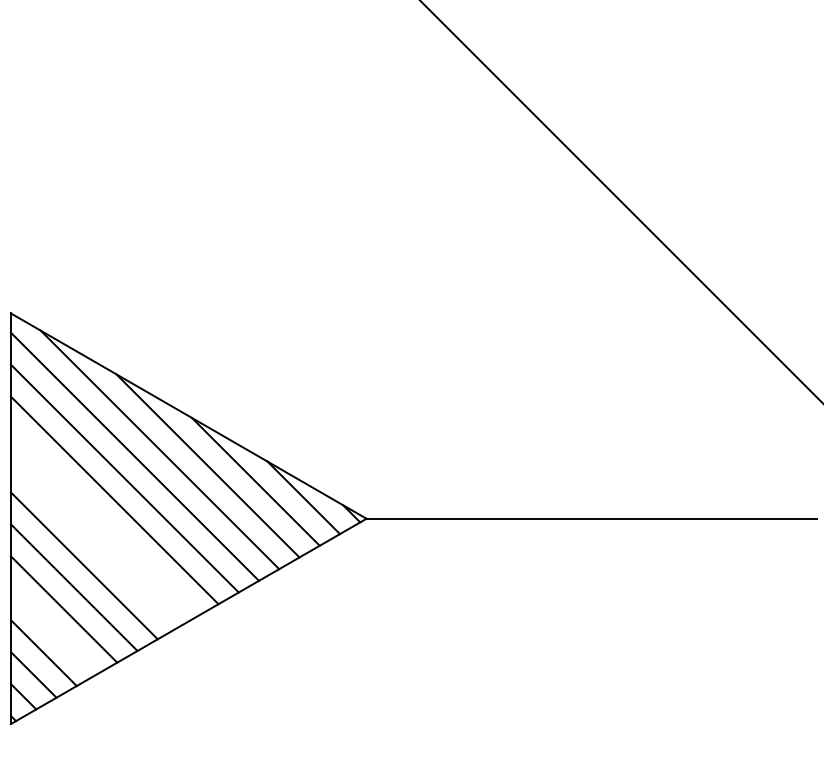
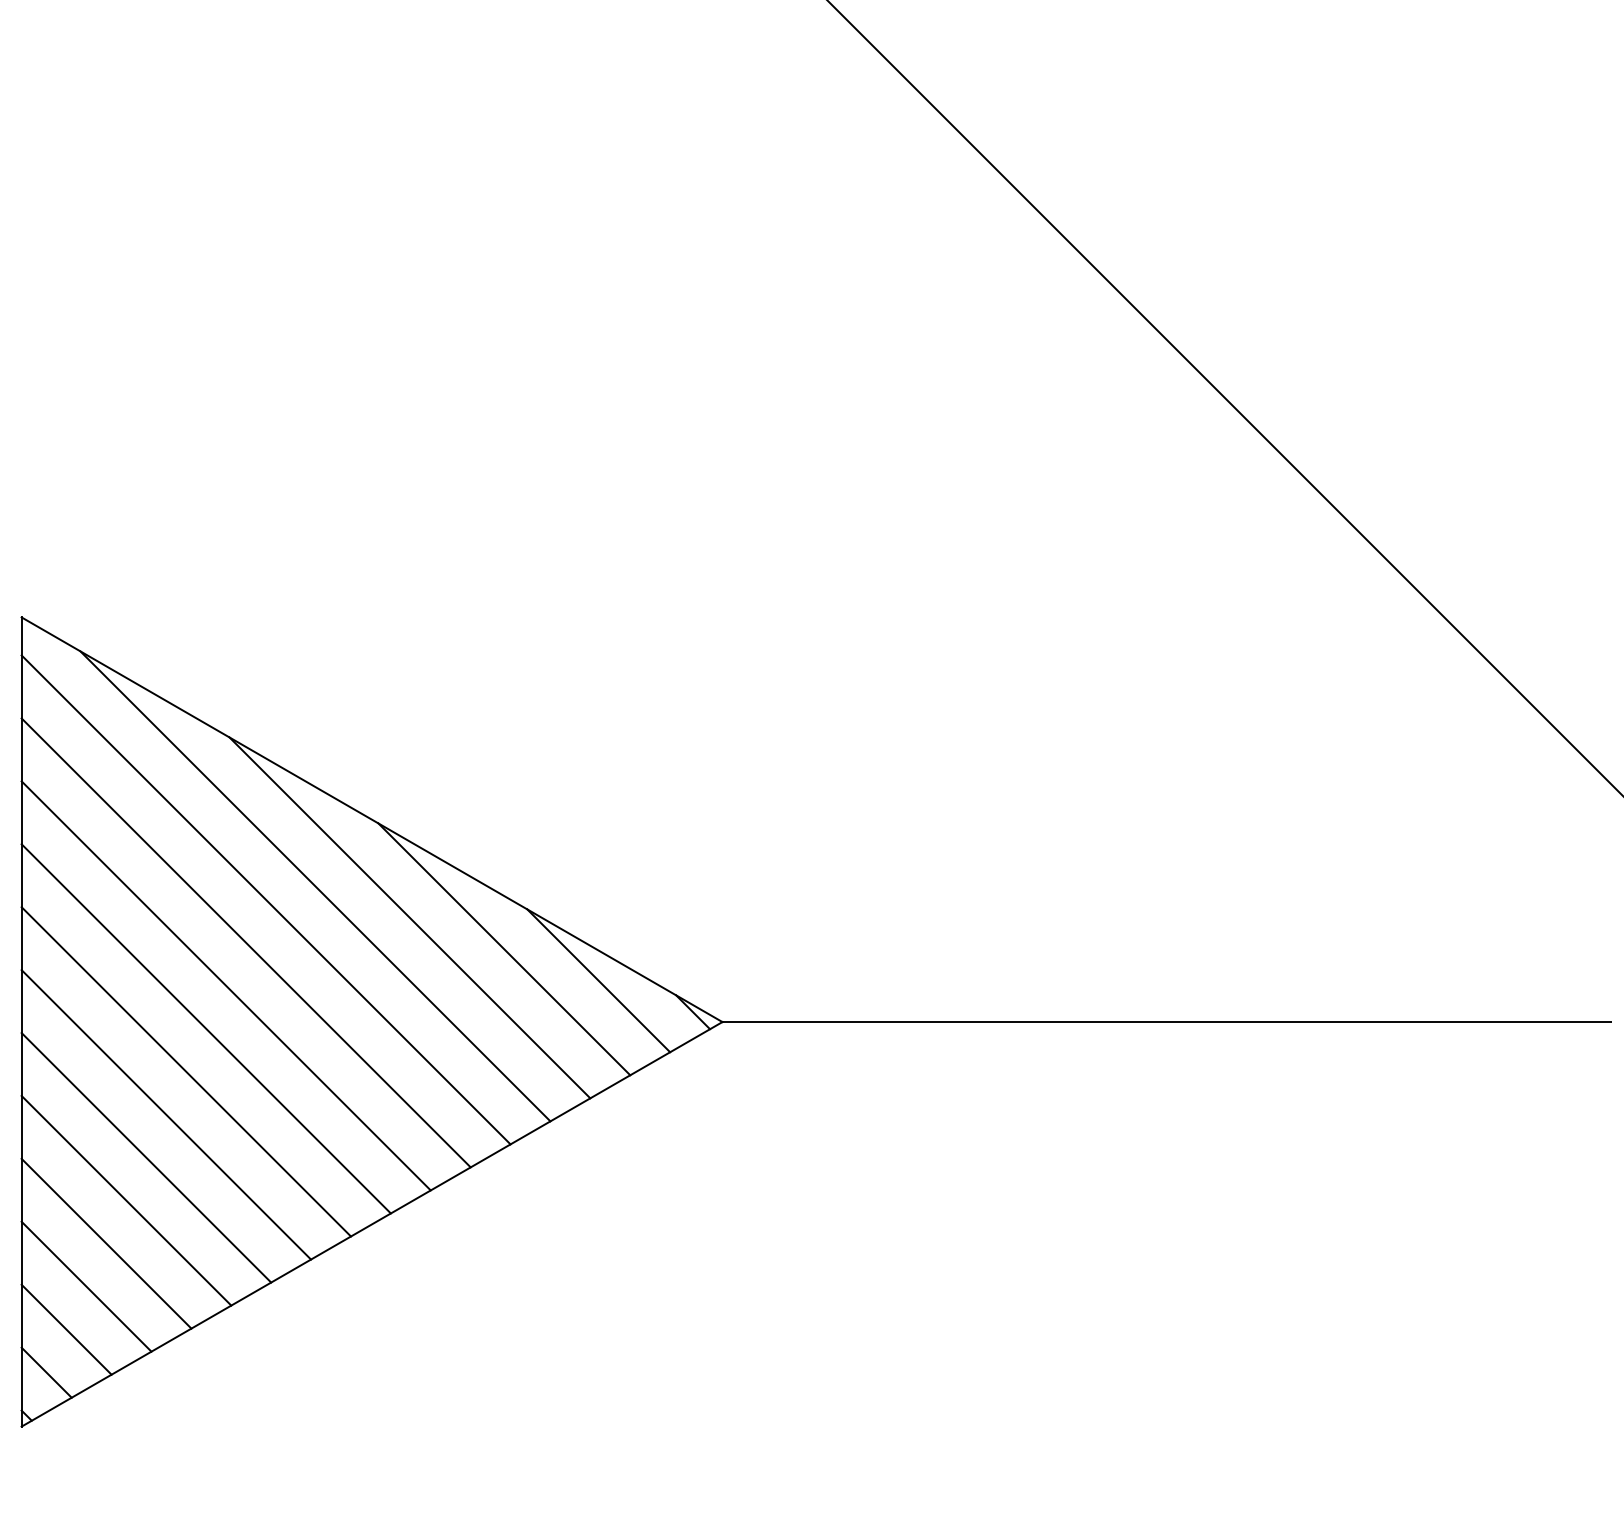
line: (104, 521) -> (206, 1027), added
line: (94, 543) -> (186, 1070), added
line: (53, 631) -> (105, 1244), added

